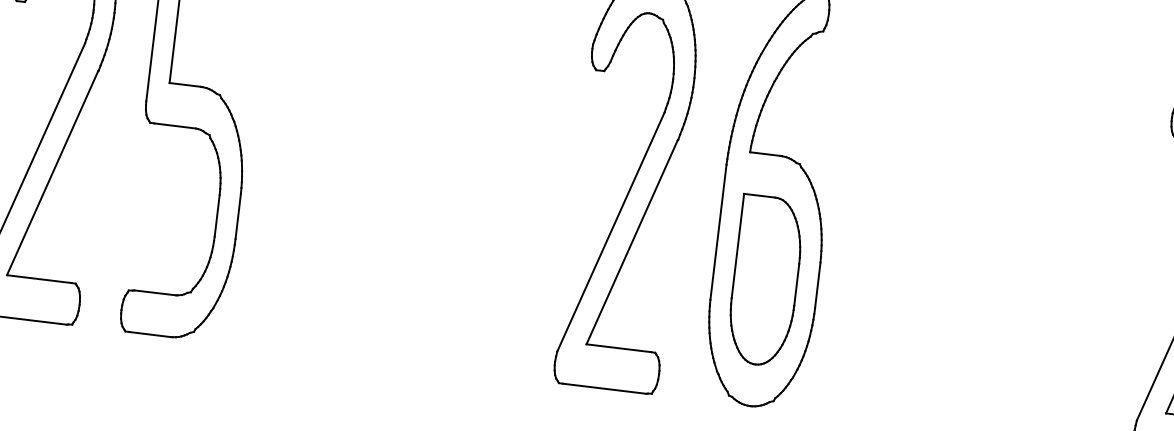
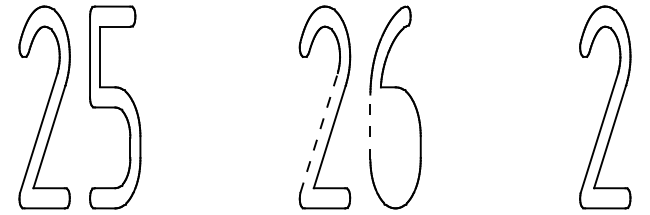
line: (611, 232) -> (319, 133), solid -> dashed
line: (718, 232) -> (370, 127), solid -> dashed
part: (765, 280) -> (395, 147), removed

